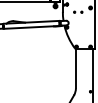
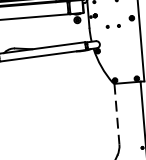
line: (75, 68) -> (116, 113), solid -> dashed

